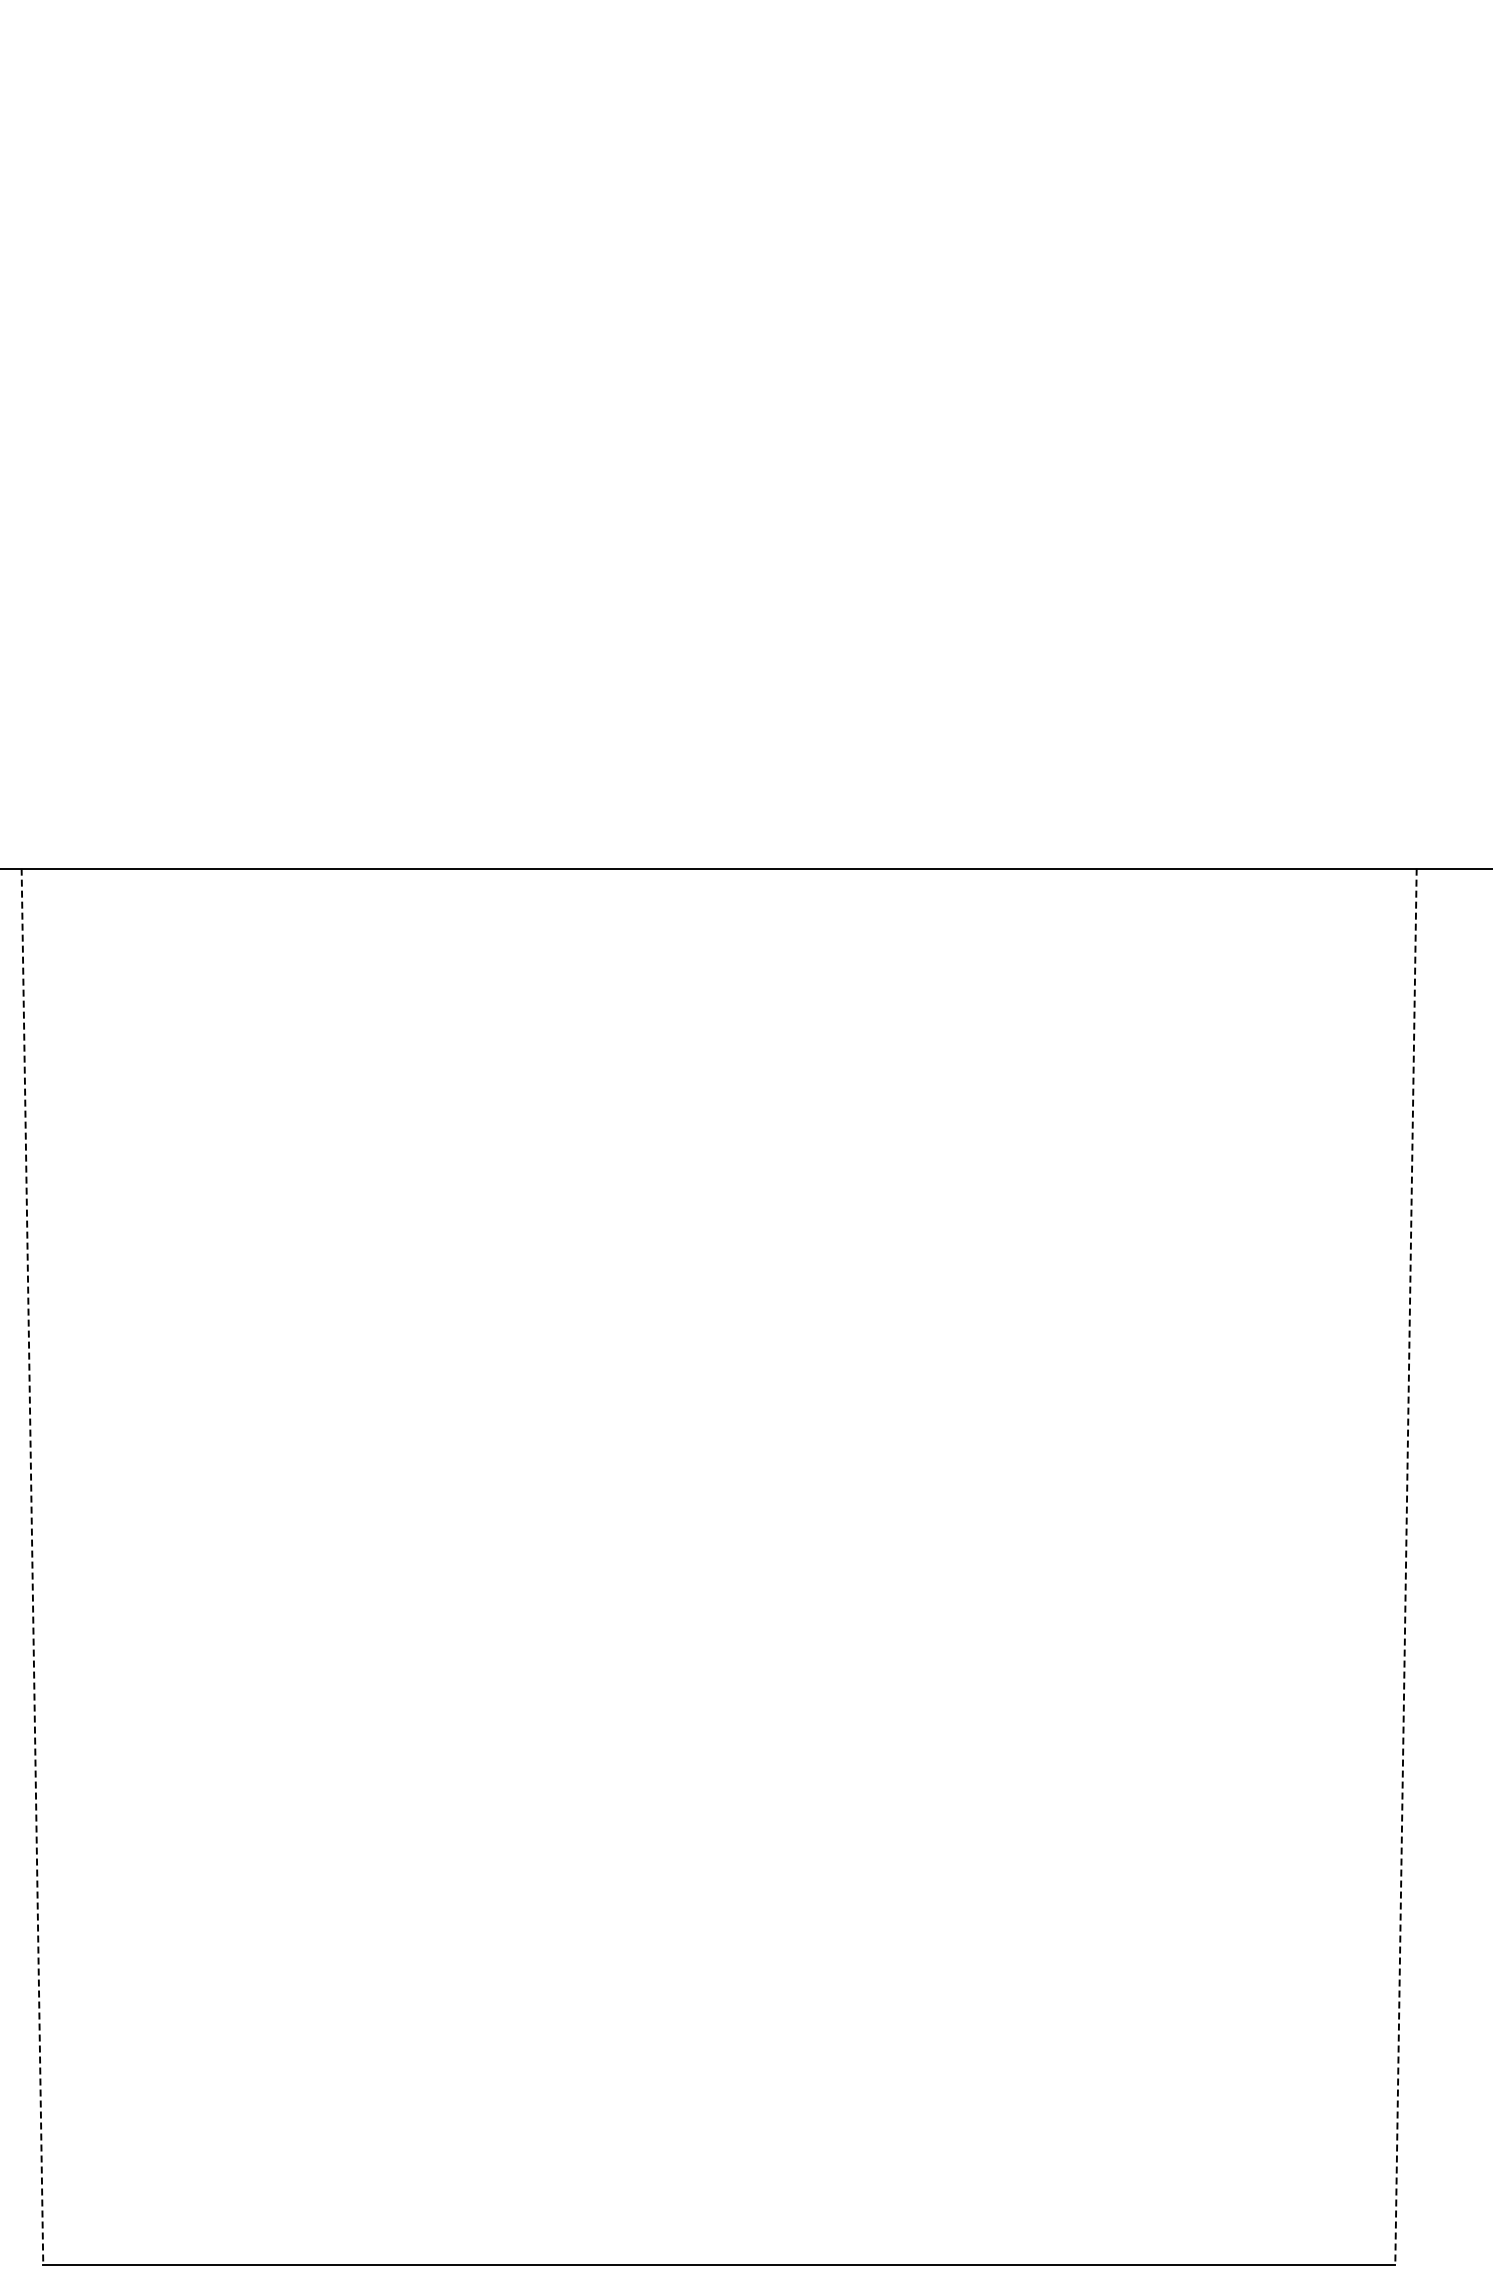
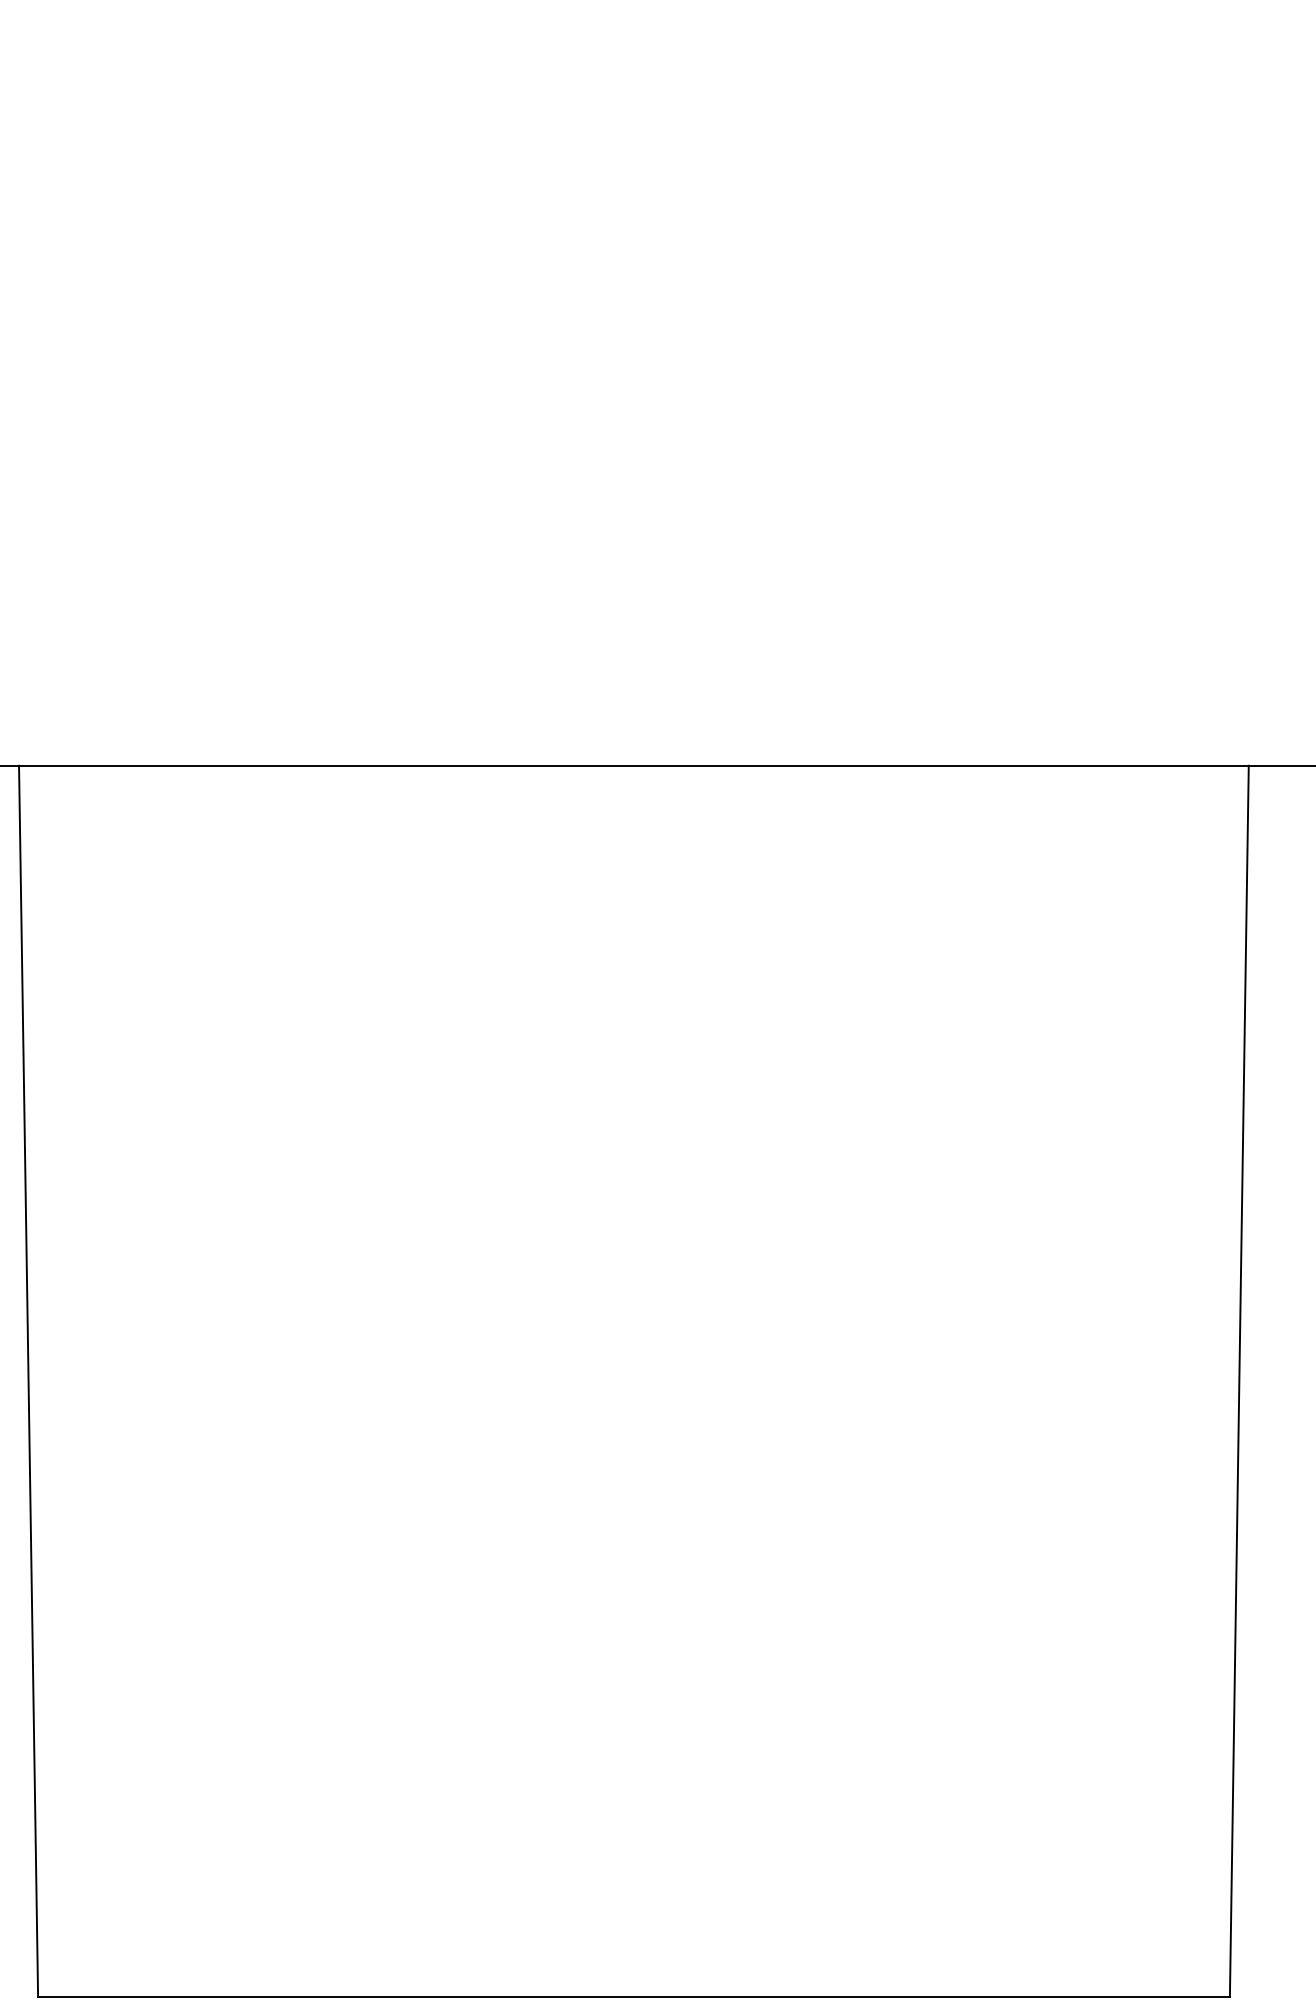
line: (32, 1567) -> (28, 1381), dashed -> solid
line: (1405, 1567) -> (1238, 1381), dashed -> solid

